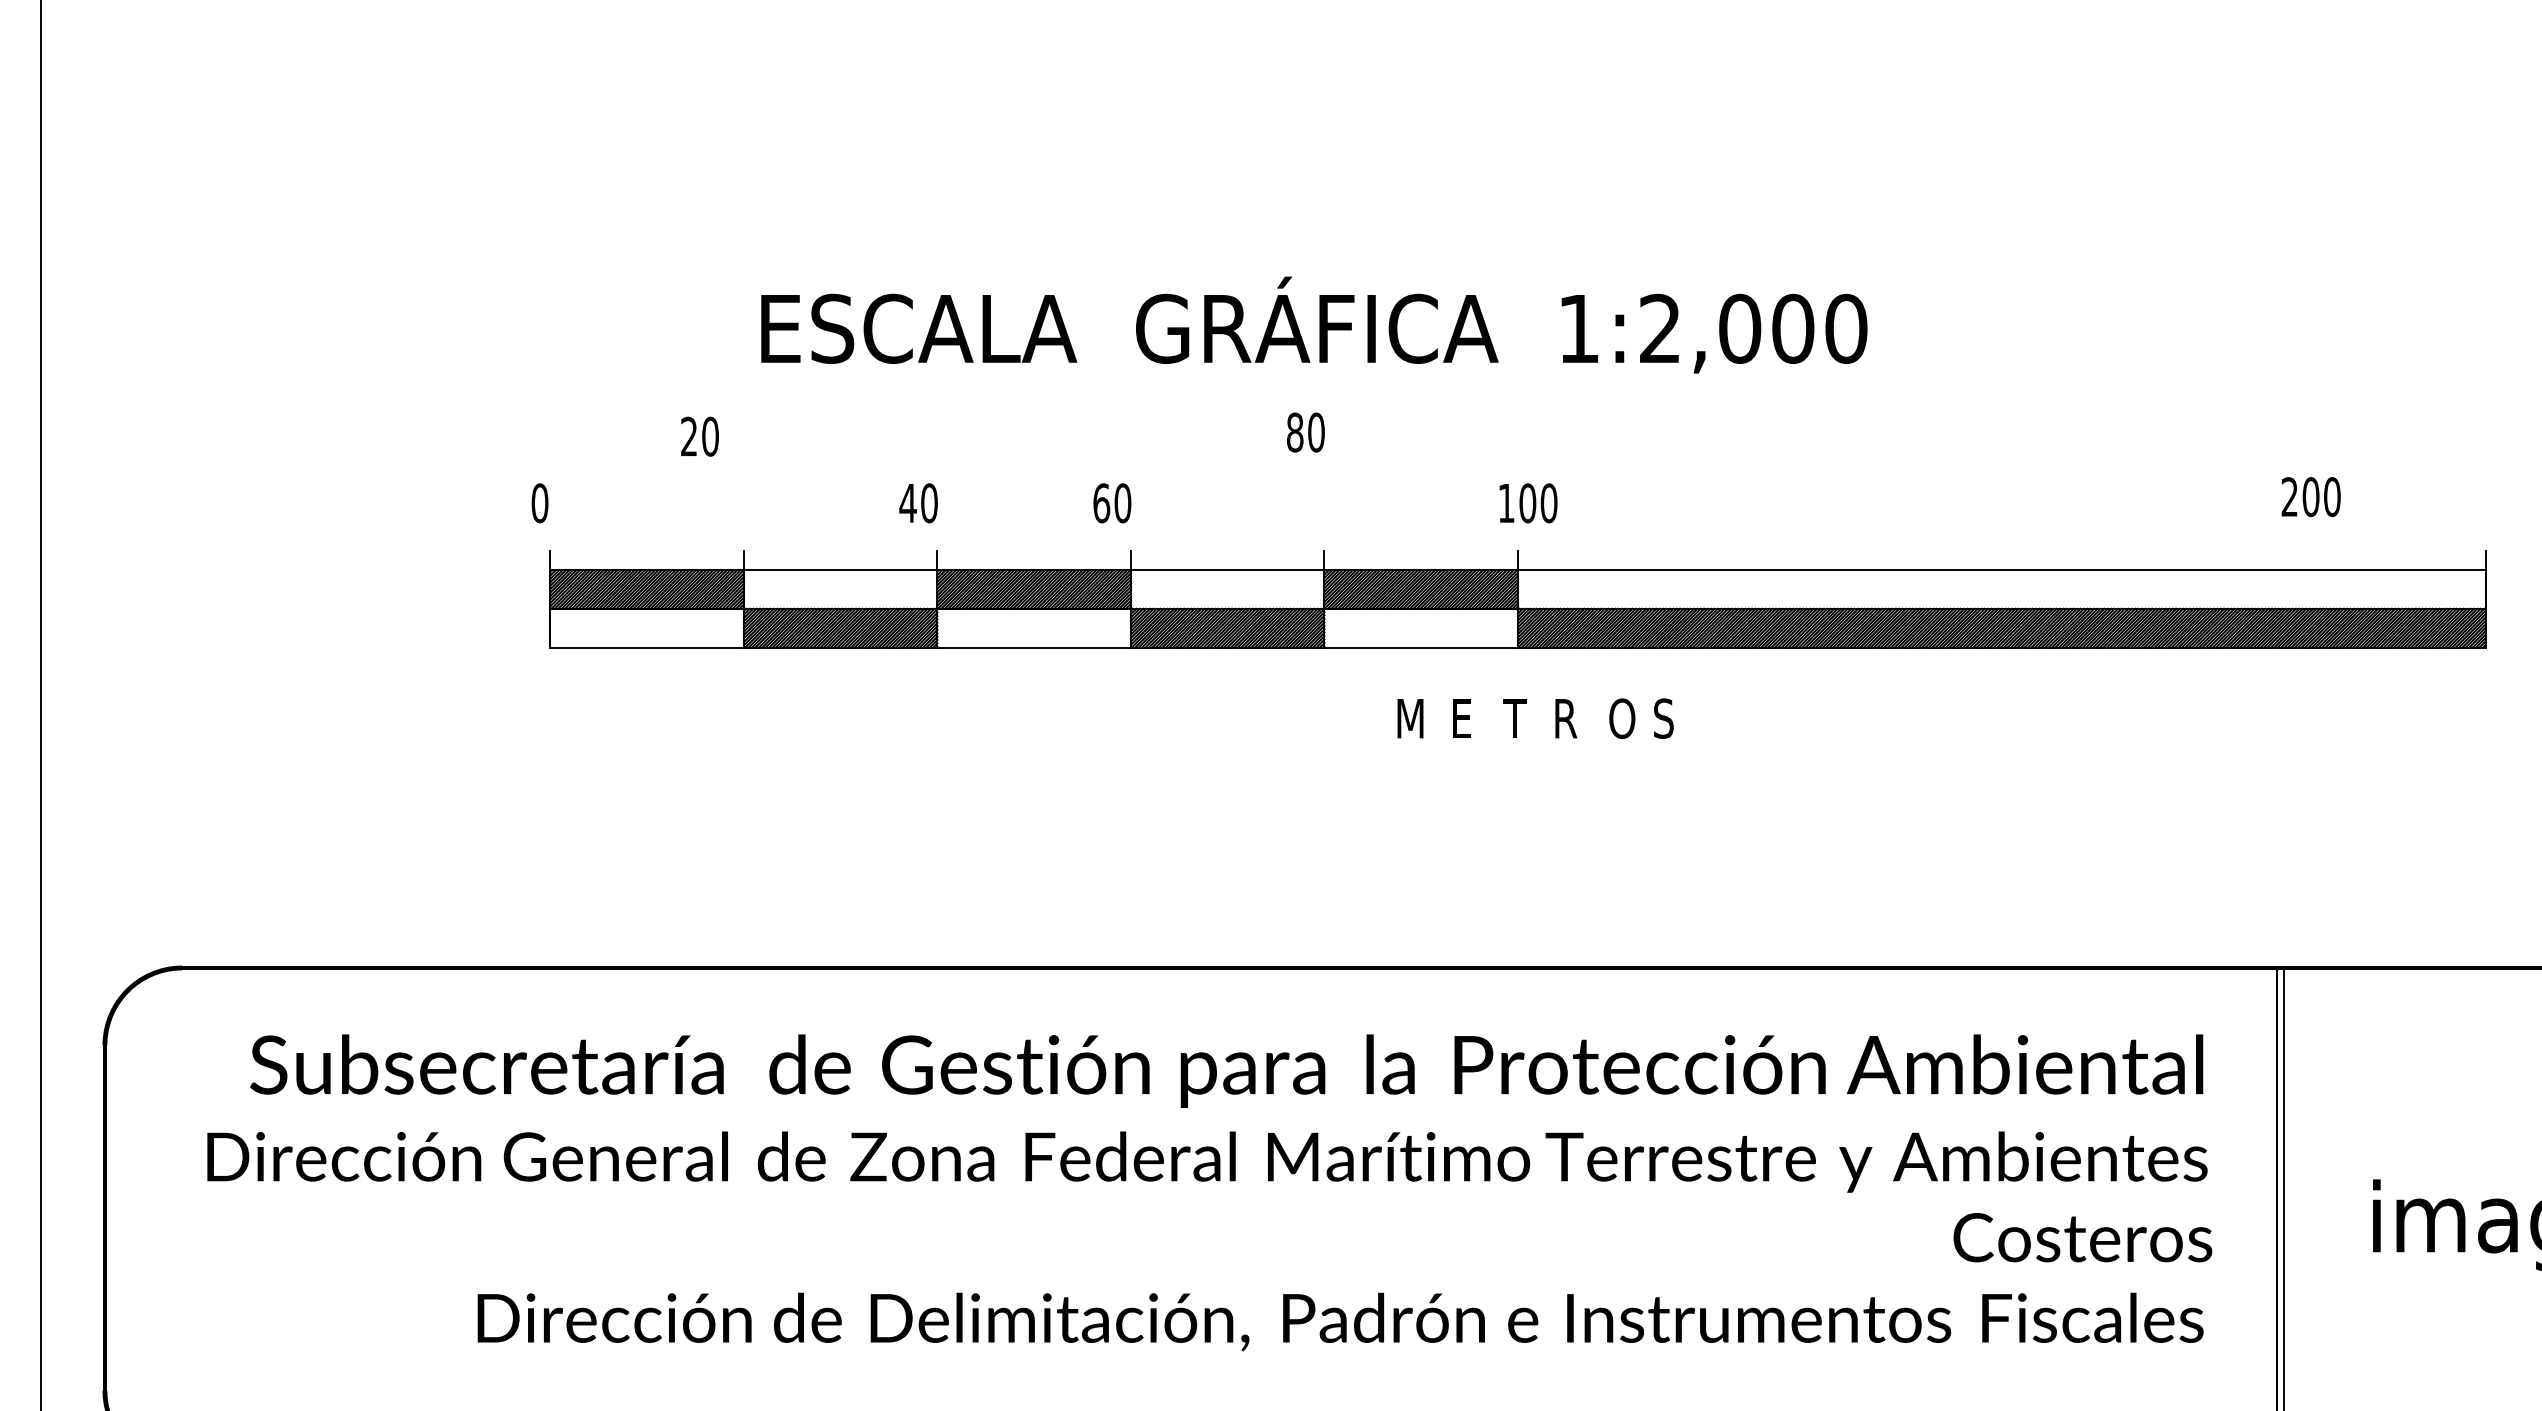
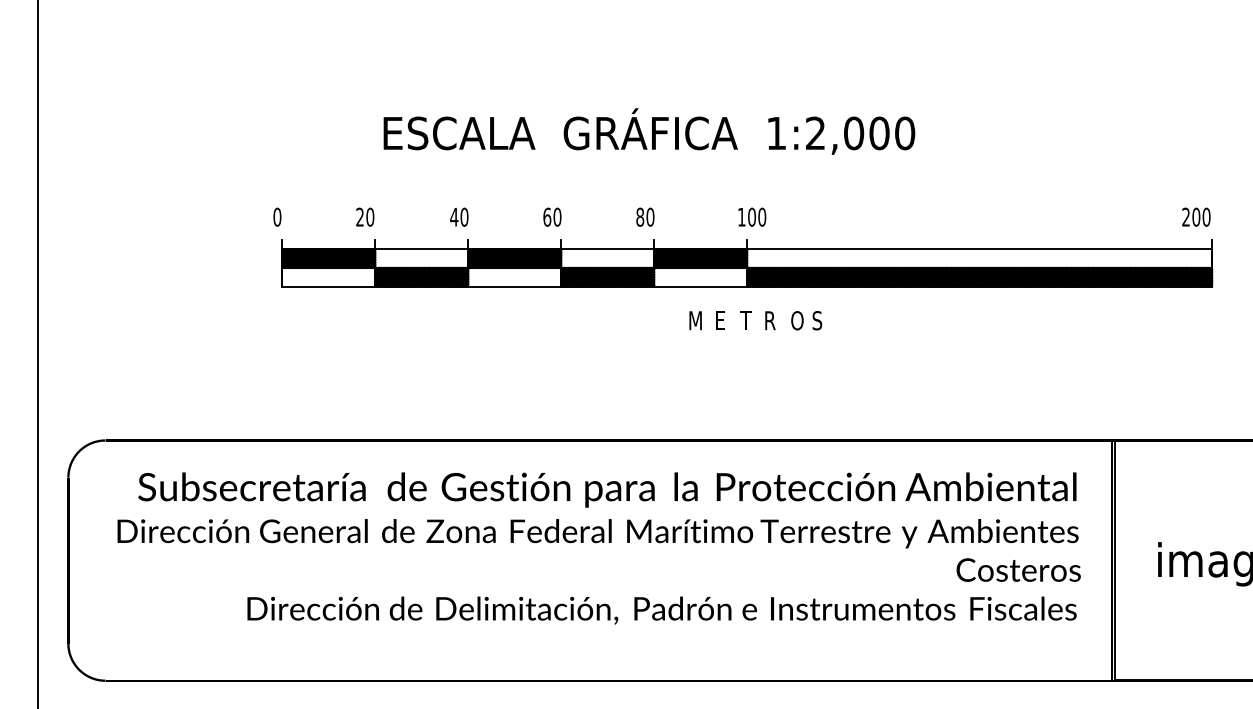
text: (1306, 431) -> (645, 216), moved
text: (700, 435) -> (365, 216), moved
text: (2311, 495) -> (1196, 216), moved

